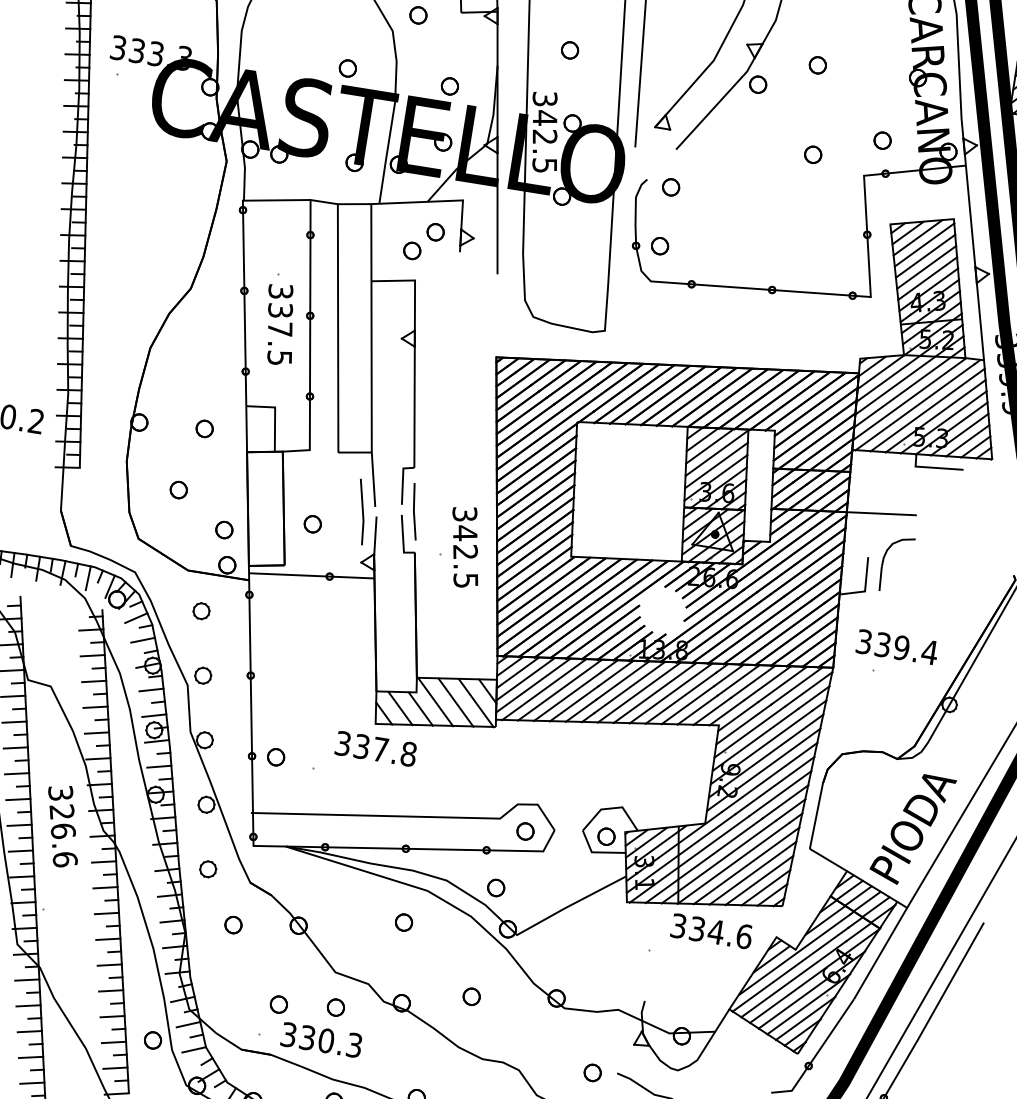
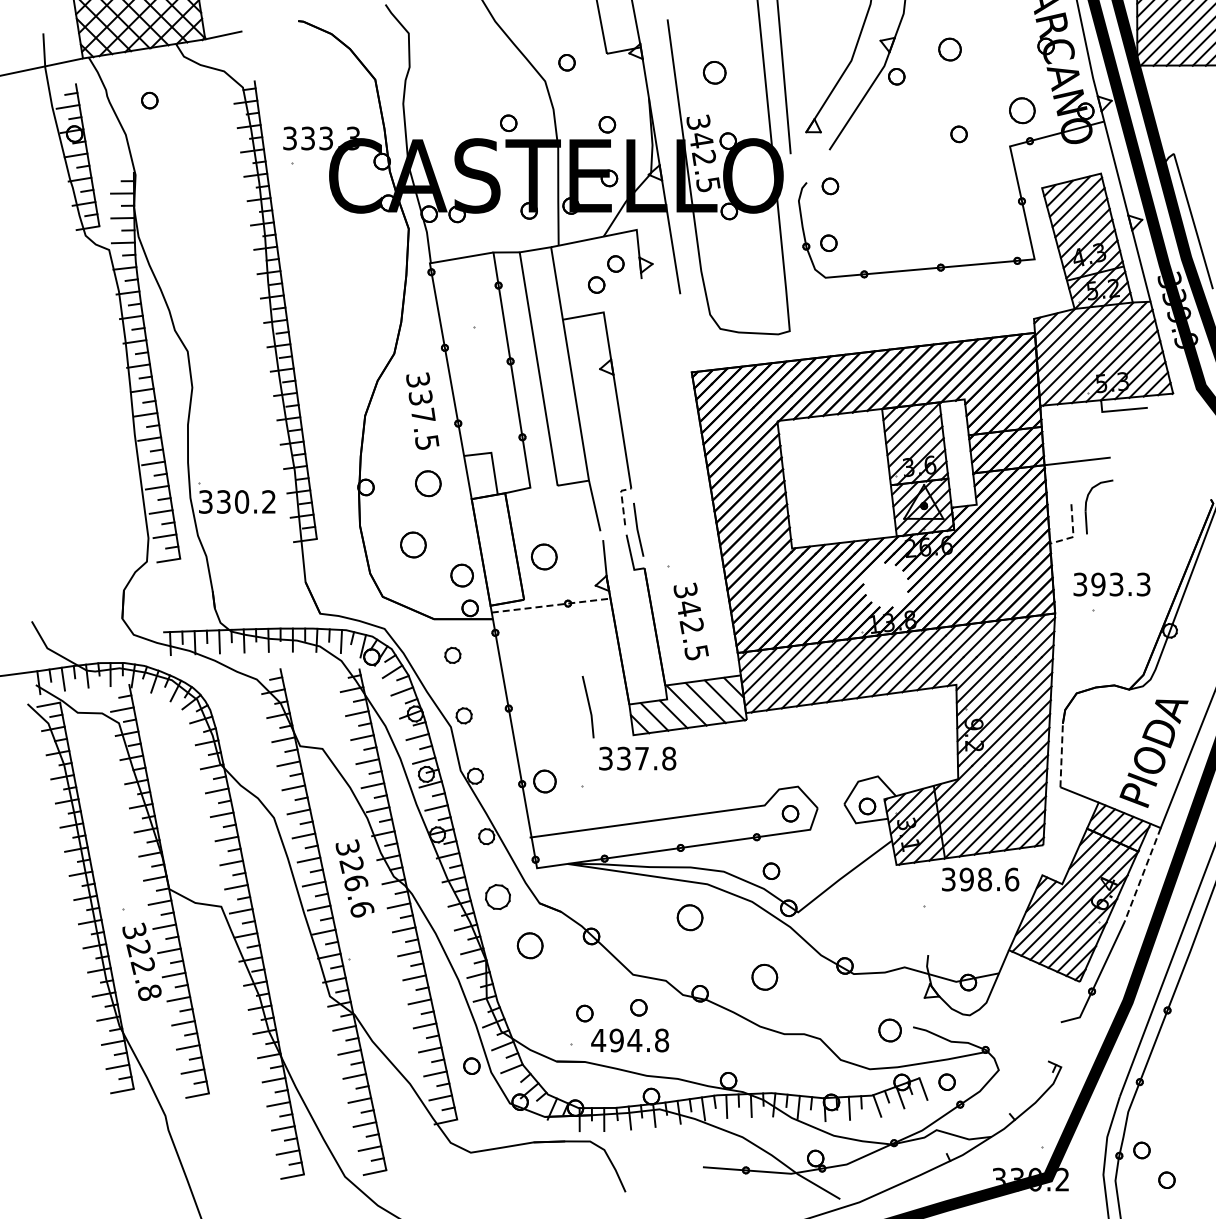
part: (569, 50) -> (714, 72), size x1.4
part: (817, 65) -> (949, 49), size x1.4
part: (881, 140) -> (1021, 110), size x1.6
text: (280, 323) -> (422, 410), moved
part: (204, 428) -> (428, 483), size x1.6
line: (403, 479) -> (622, 501), solid -> dashed
part: (178, 489) -> (412, 544), size x1.6
line: (361, 512) -> (588, 707), moved
part: (313, 523) -> (544, 556), size x1.6
part: (223, 529) -> (461, 575), size x1.4
text: (464, 547) -> (690, 621), moved
line: (312, 575) -> (551, 605), solid -> dashed
line: (865, 587) -> (1073, 533), solid -> dashed
text: (906, 648) -> (1121, 584), 339.4 -> 393.3
part: (275, 757) -> (544, 781), size x1.4
line: (816, 816) -> (1061, 755), solid -> dashed
part: (207, 868) -> (497, 896), size x1.6
part: (403, 922) -> (689, 917), size x1.6
part: (232, 924) -> (529, 945), size x1.6
text: (706, 930) -> (975, 879), 334.6 -> 398.6
line: (880, 954) -> (1142, 875), solid -> dashed
part: (471, 996) -> (764, 976), size x1.6
text: (321, 1040) -> (630, 1040), 330.3 -> 494.8
part: (592, 1072) -> (889, 1030), size x1.4

